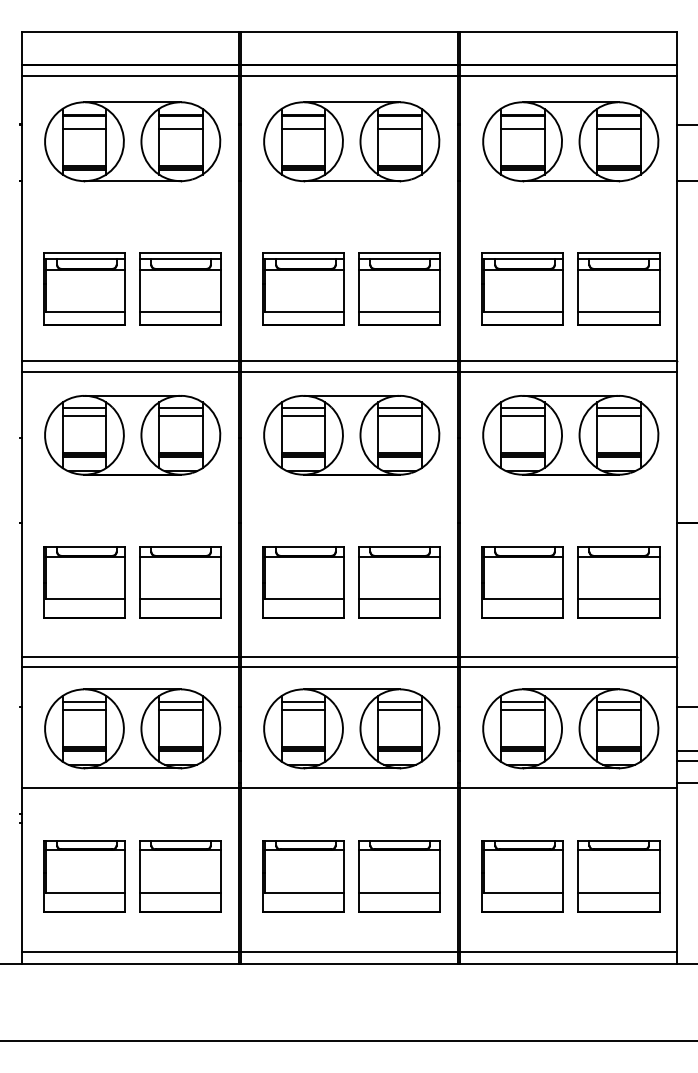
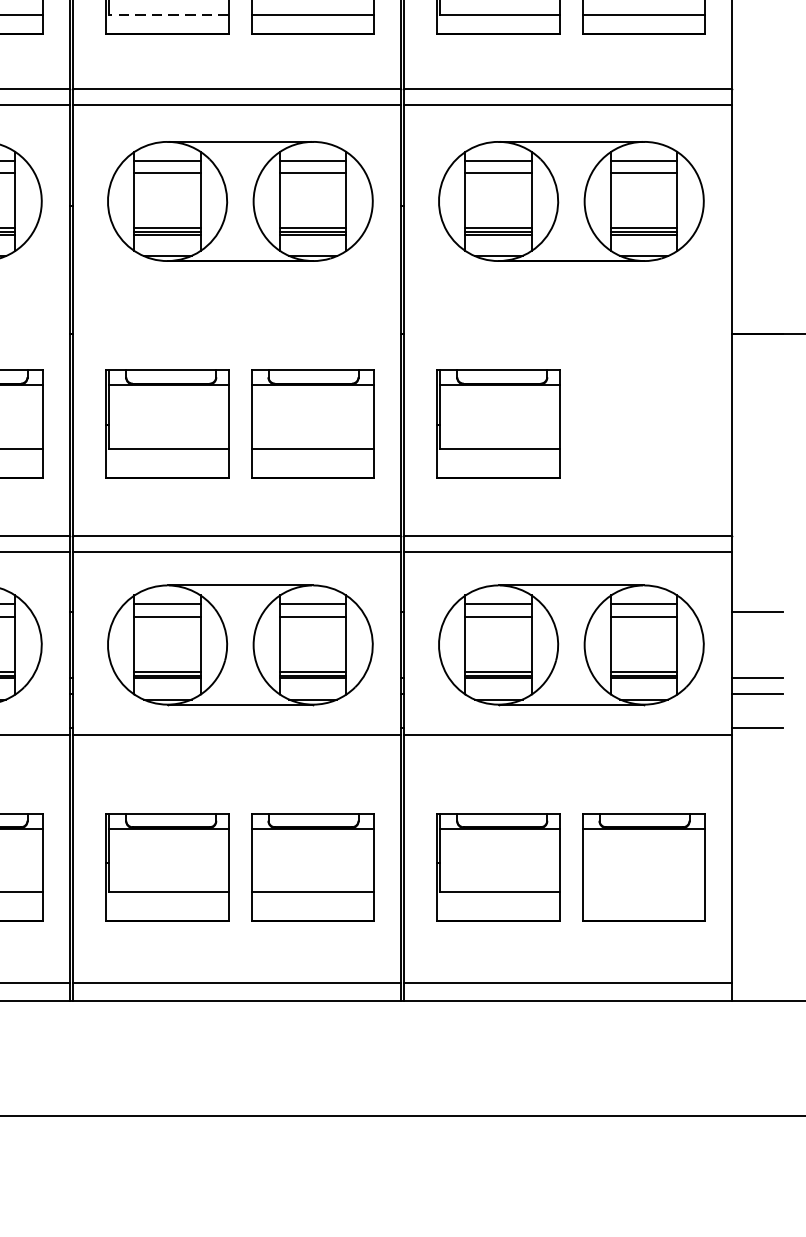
line: (304, 311) -> (169, 14), solid -> dashed
part: (618, 582) -> (643, 423), removed
line: (618, 892) -> (643, 892), removed

